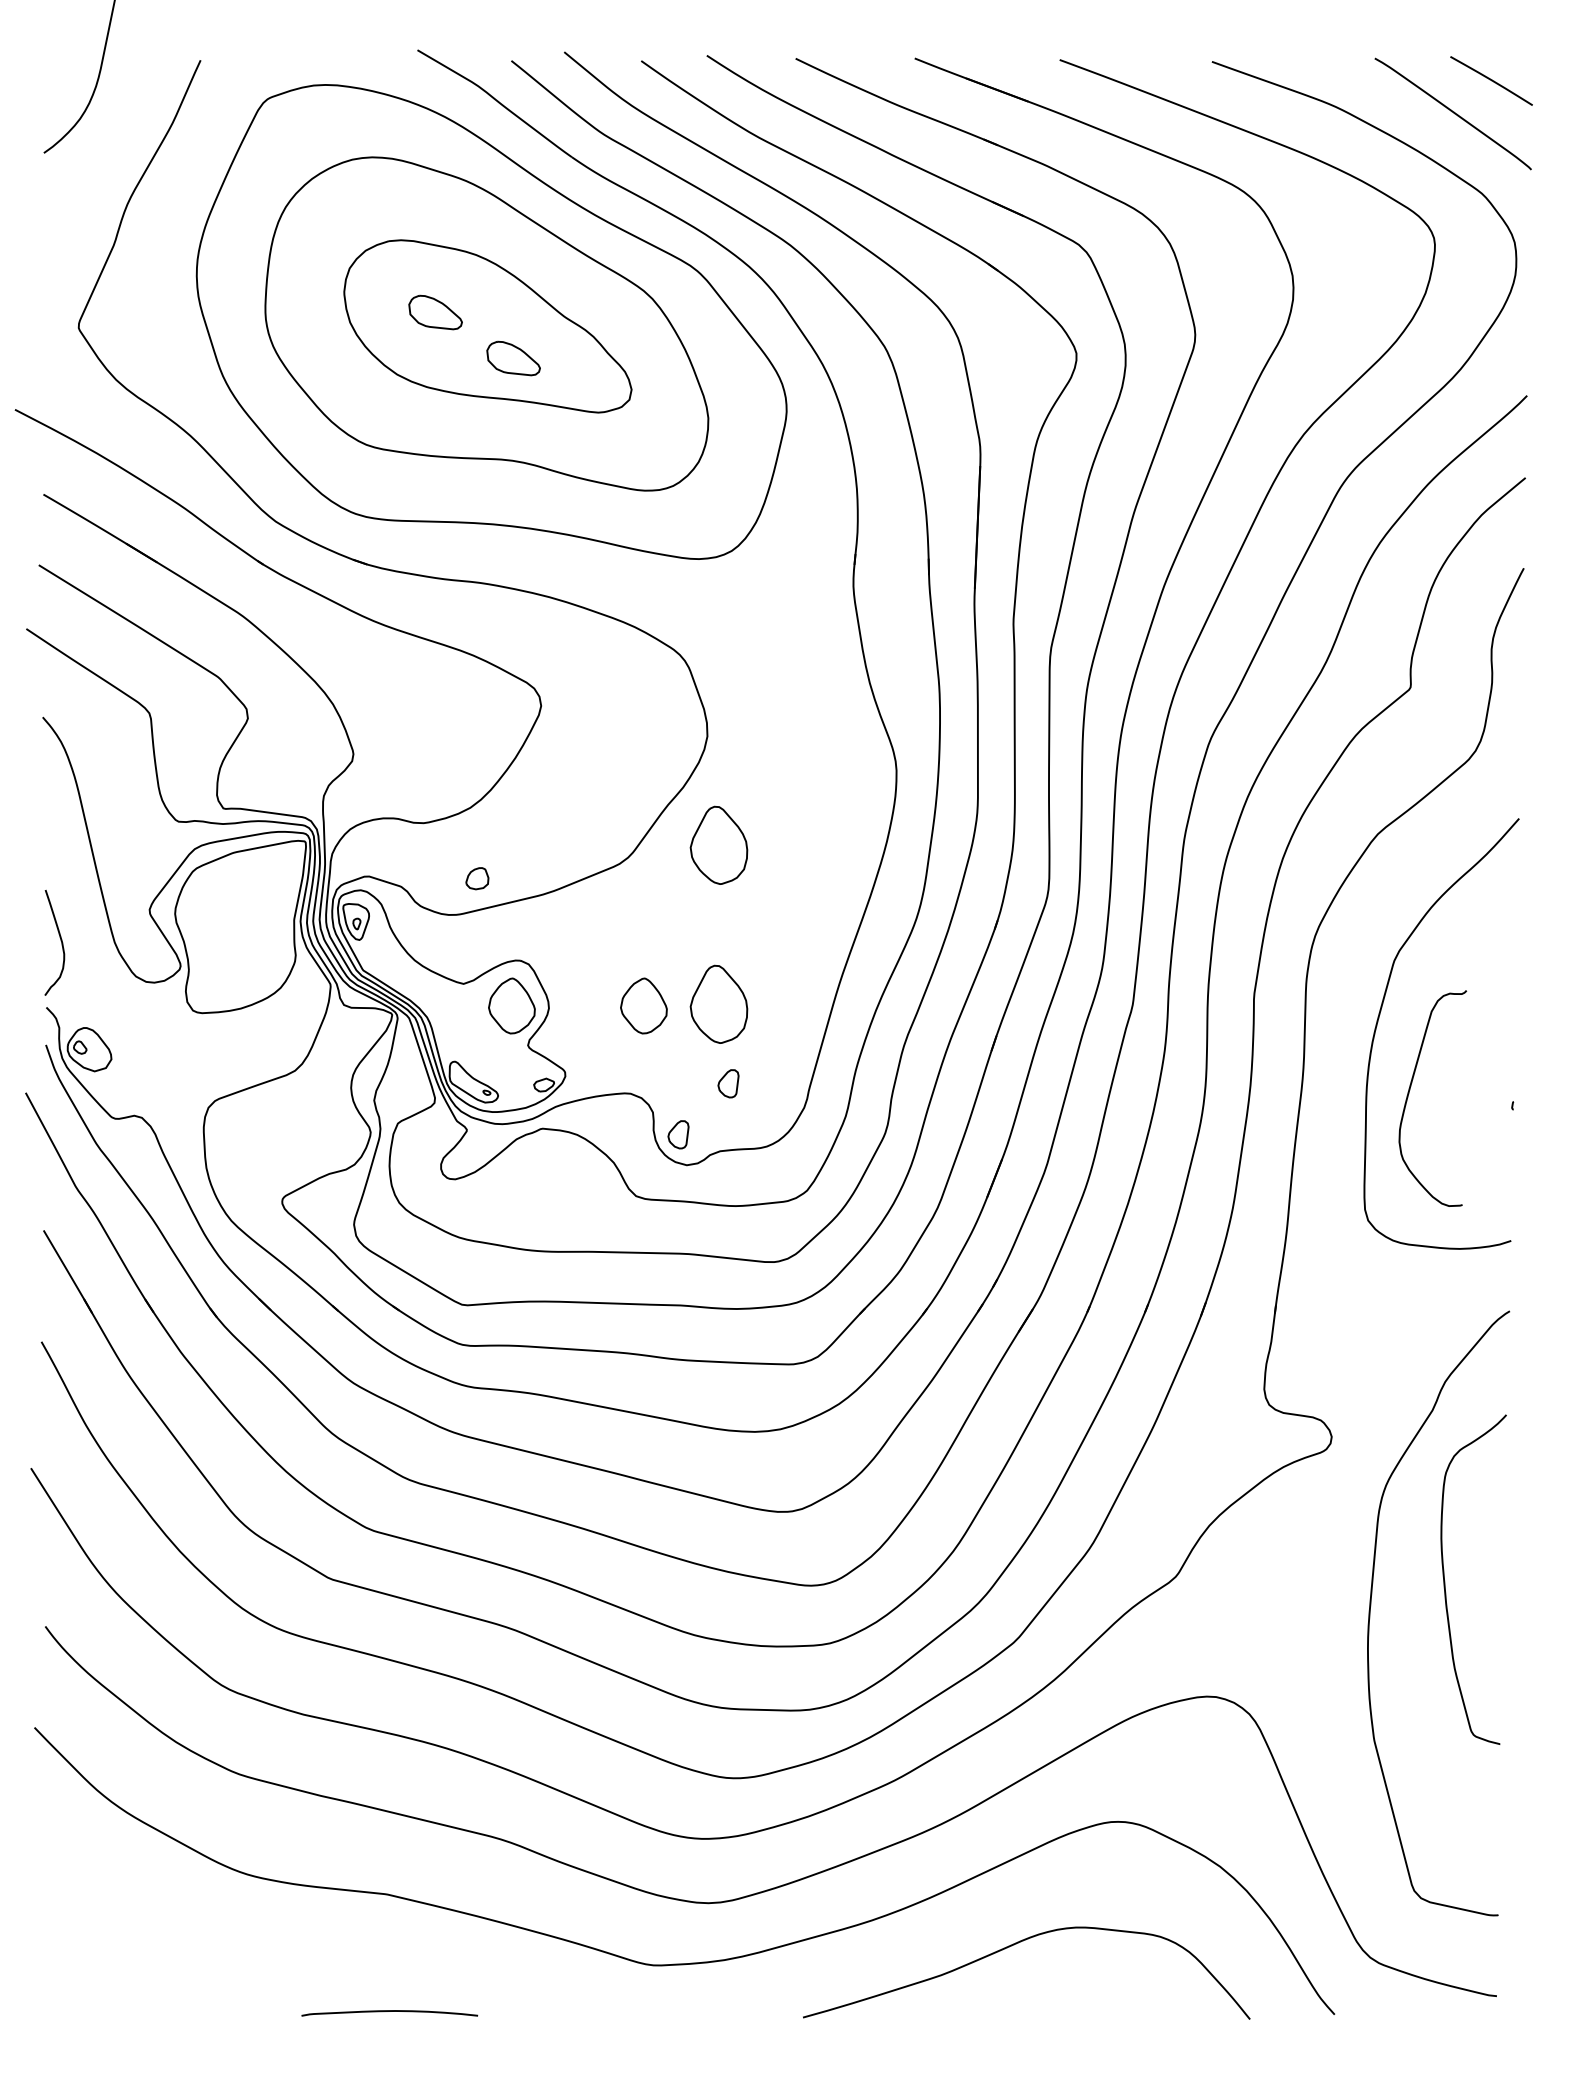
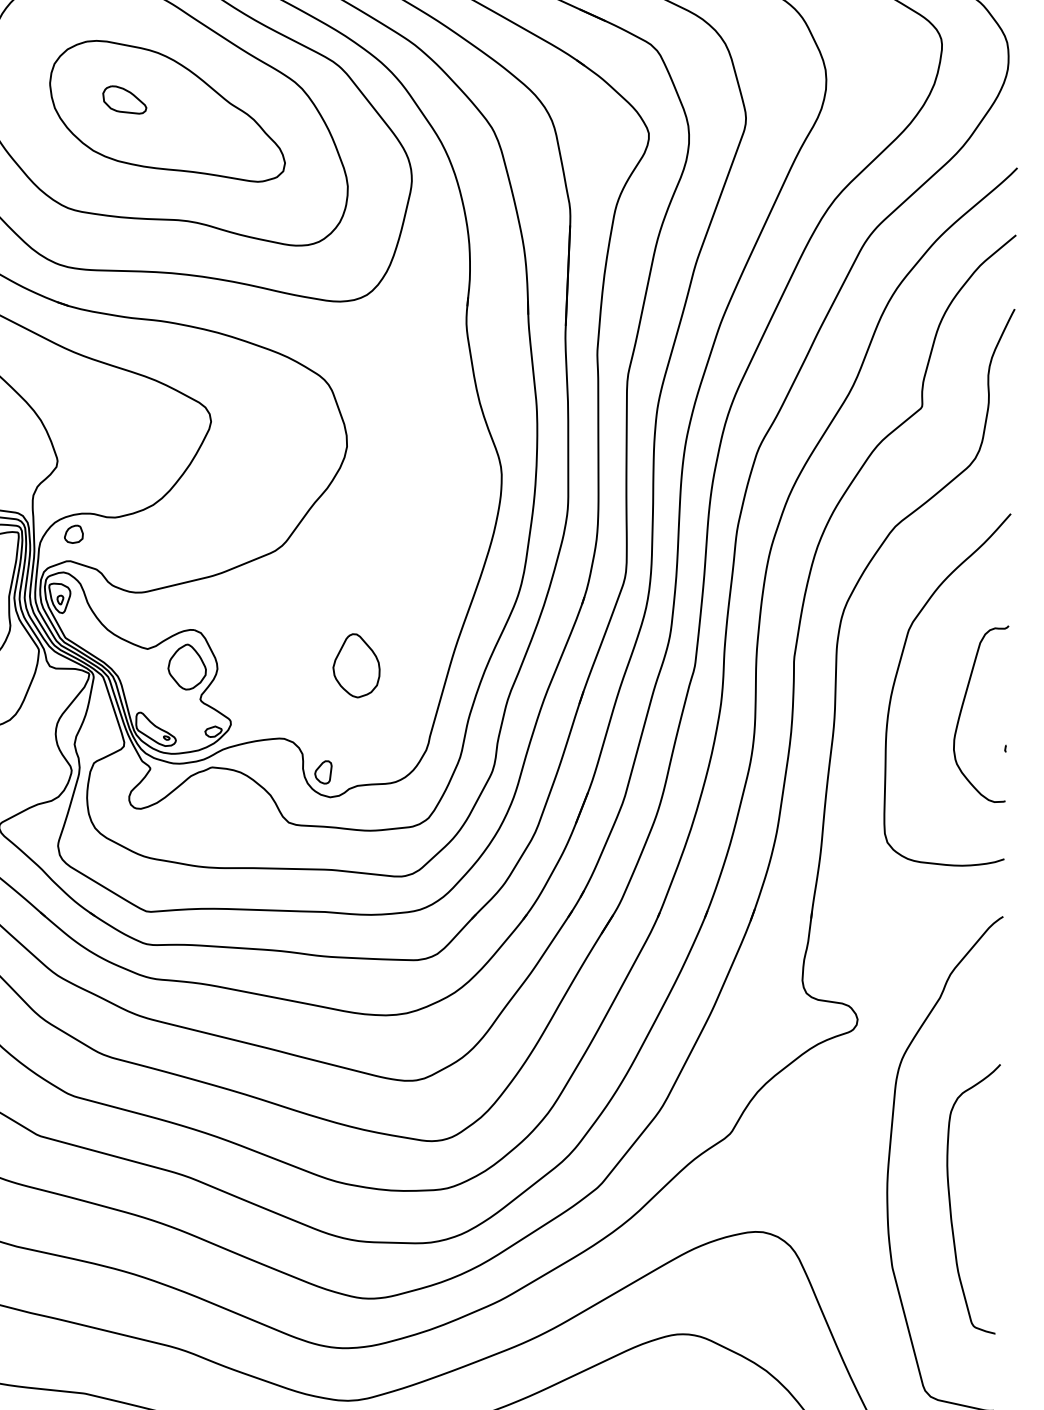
part: (513, 358) -> (188, 137), removed
part: (718, 844) -> (356, 535), removed
part: (477, 878) -> (73, 534), moved
part: (643, 1005) -> (294, 666), removed
part: (728, 1083) -> (364, 730), removed
curve: (1410, 1090) -> (962, 707), moved
curve: (1445, 1581) -> (950, 1200), moved

